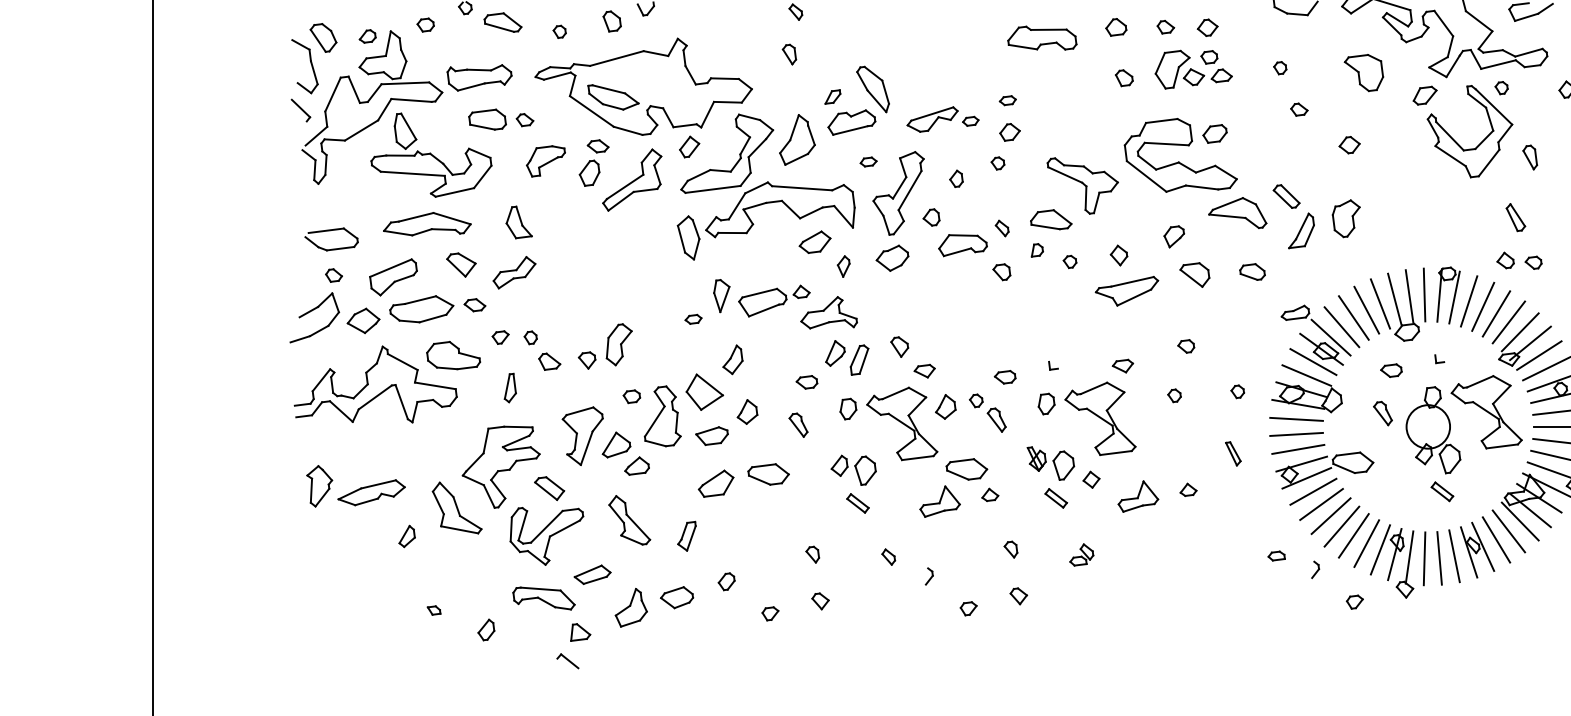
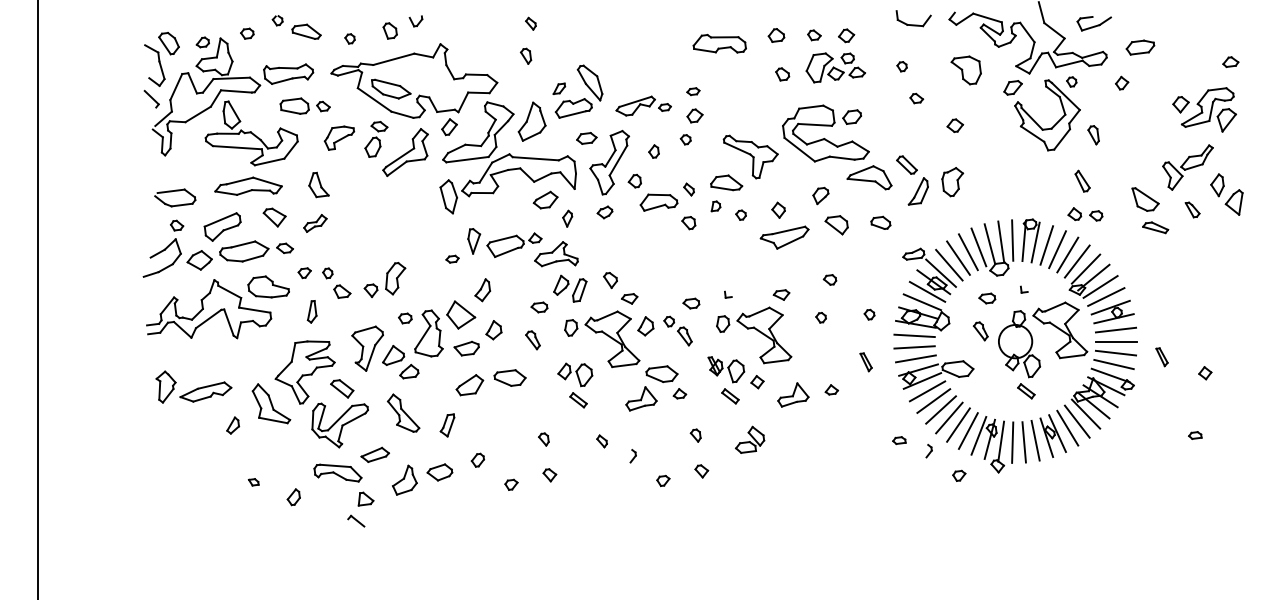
part: (868, 161) -> (586, 138), size x1.6
part: (891, 258) -> (604, 212), size x0.6
part: (514, 272) -> (315, 223), size x0.7
part: (1081, 554) -> (749, 439), size x1.6

